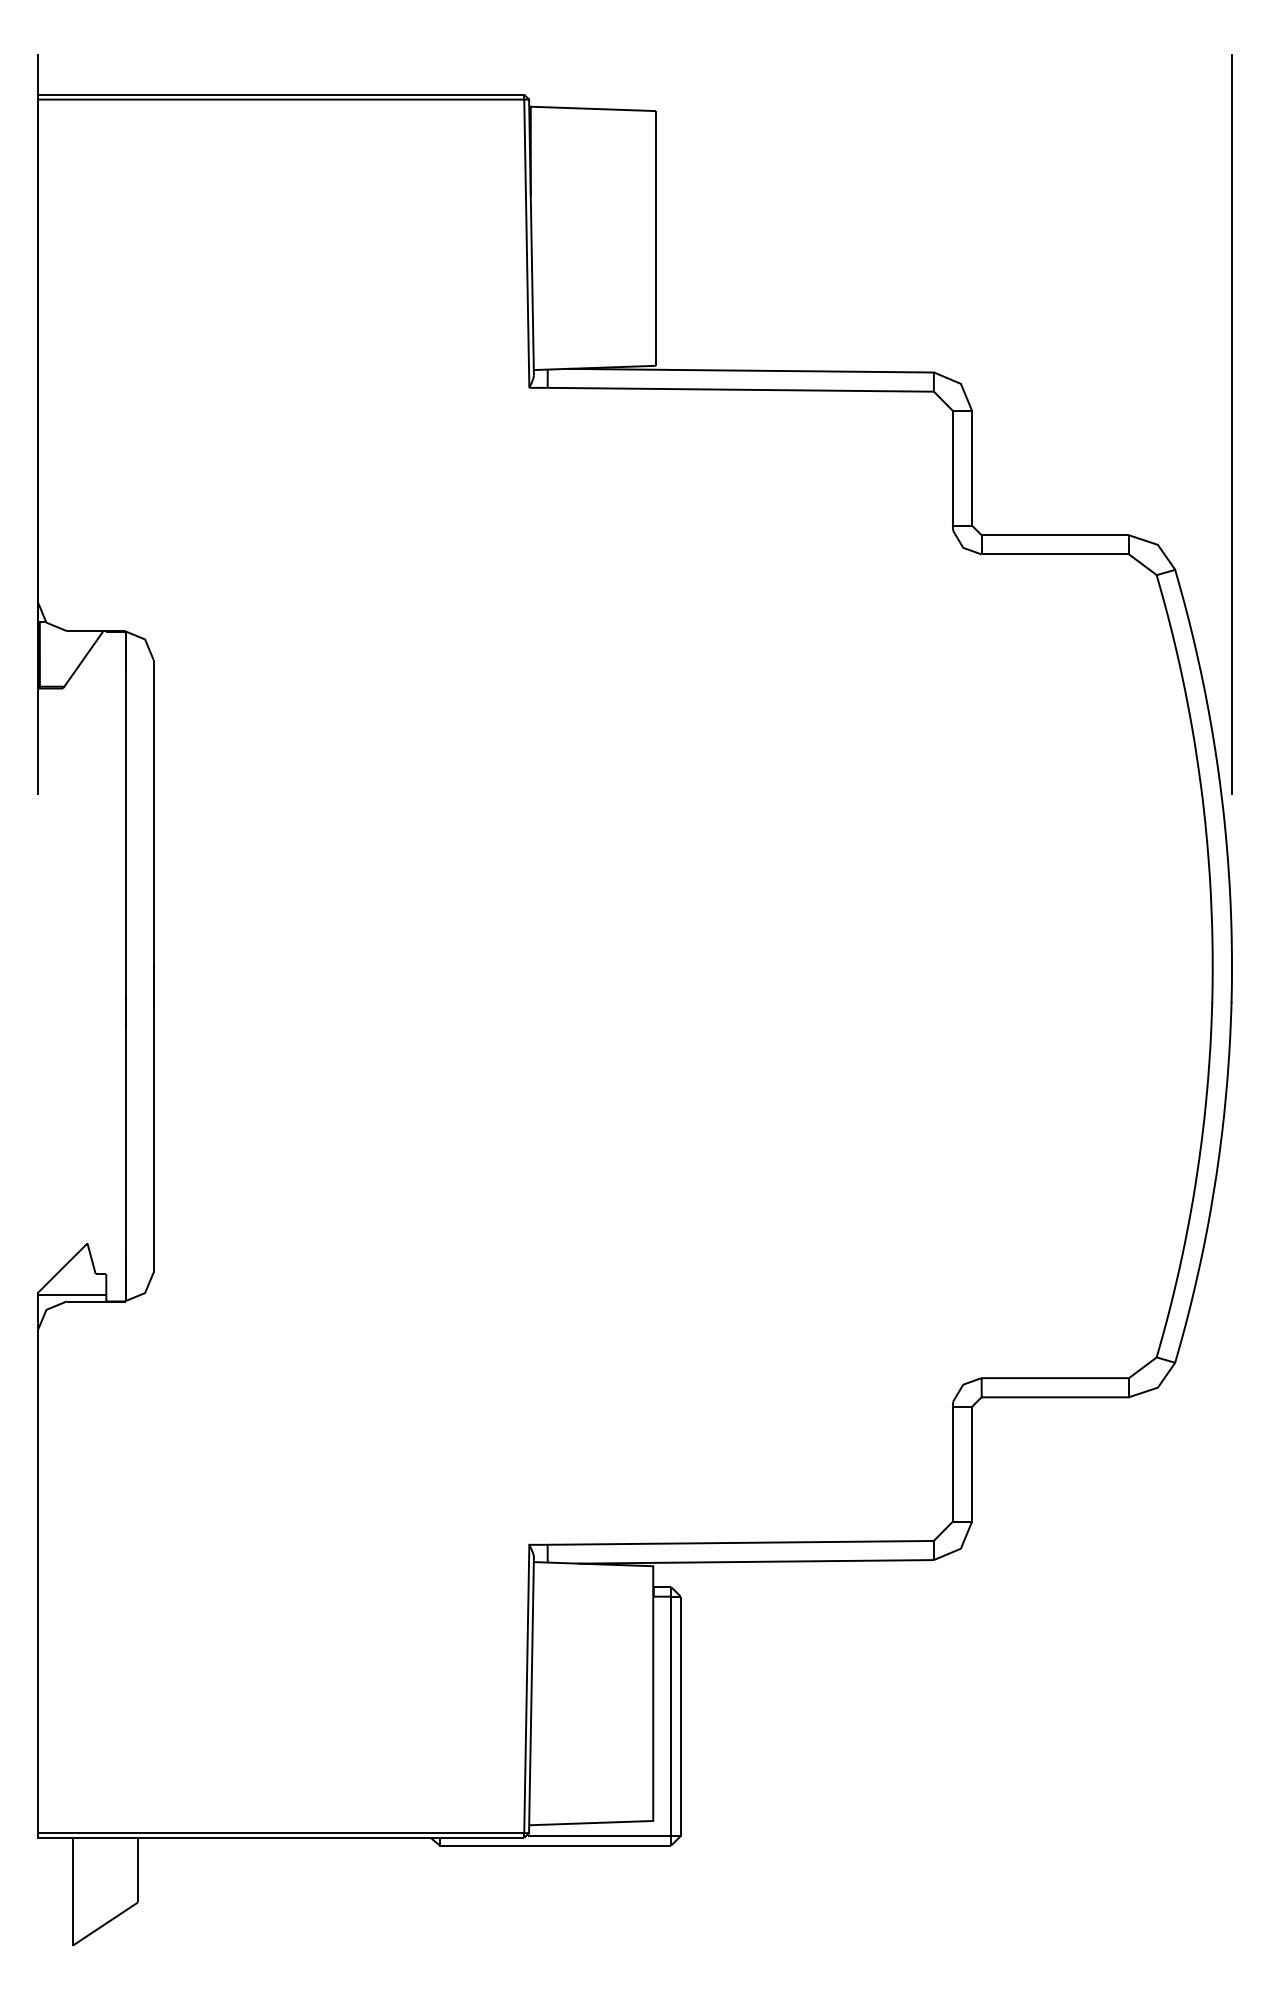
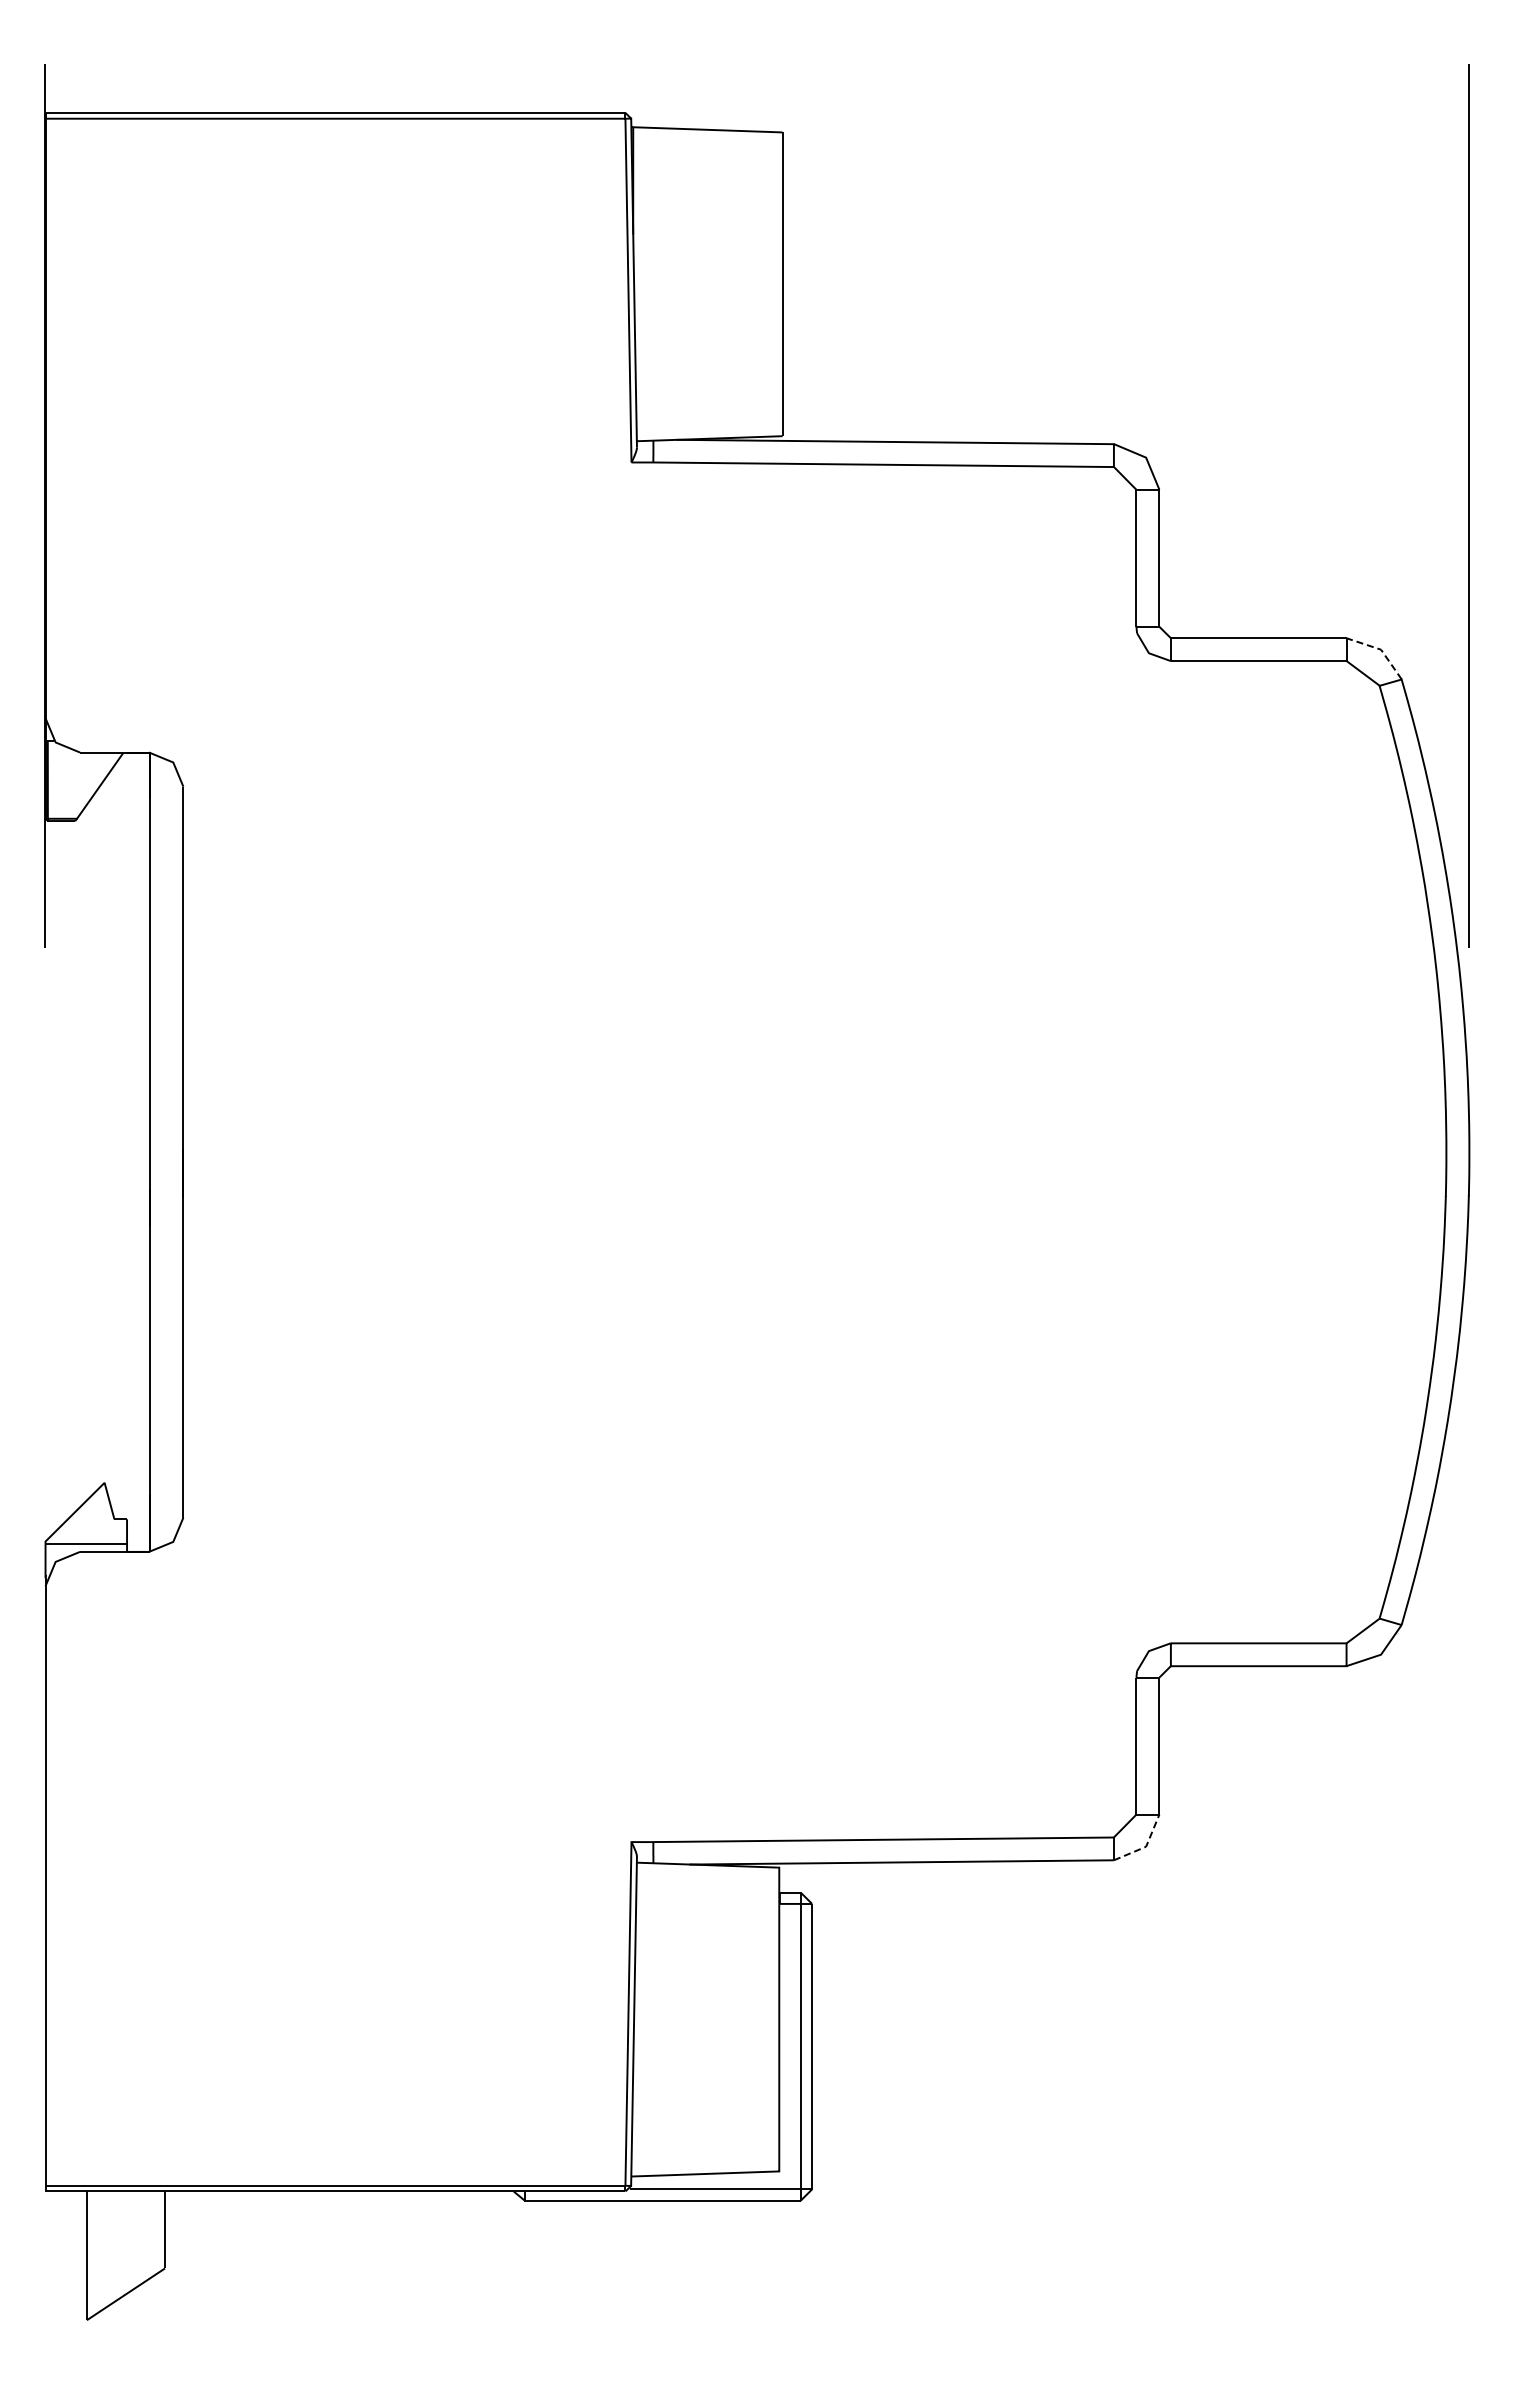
line: (1158, 544) -> (1381, 649), solid -> dashed
line: (961, 1548) -> (1146, 1846), solid -> dashed

